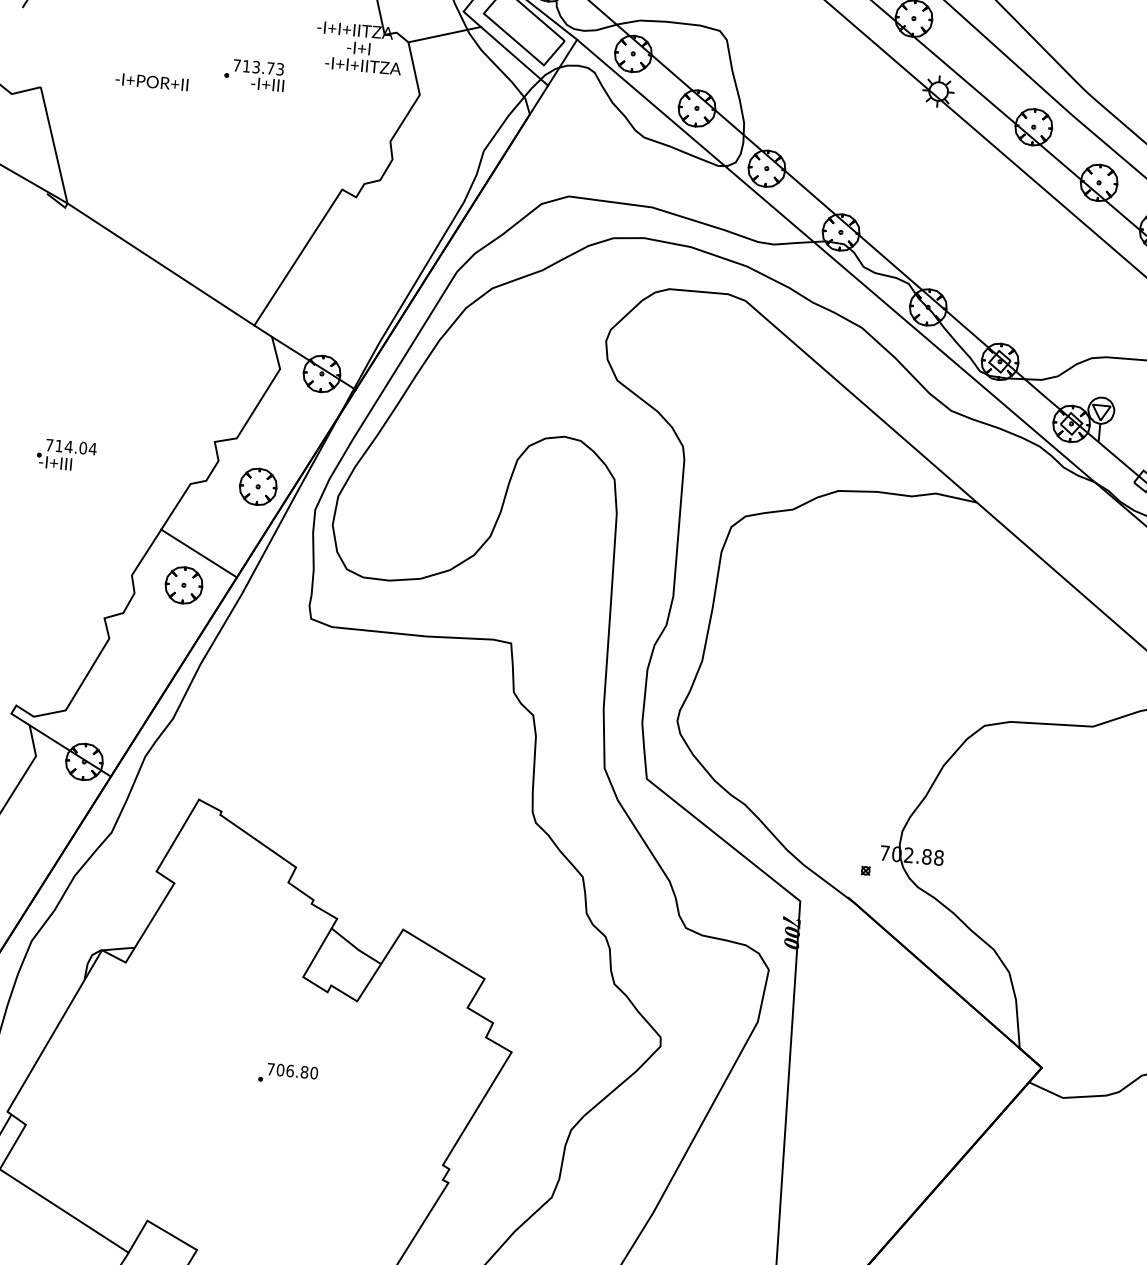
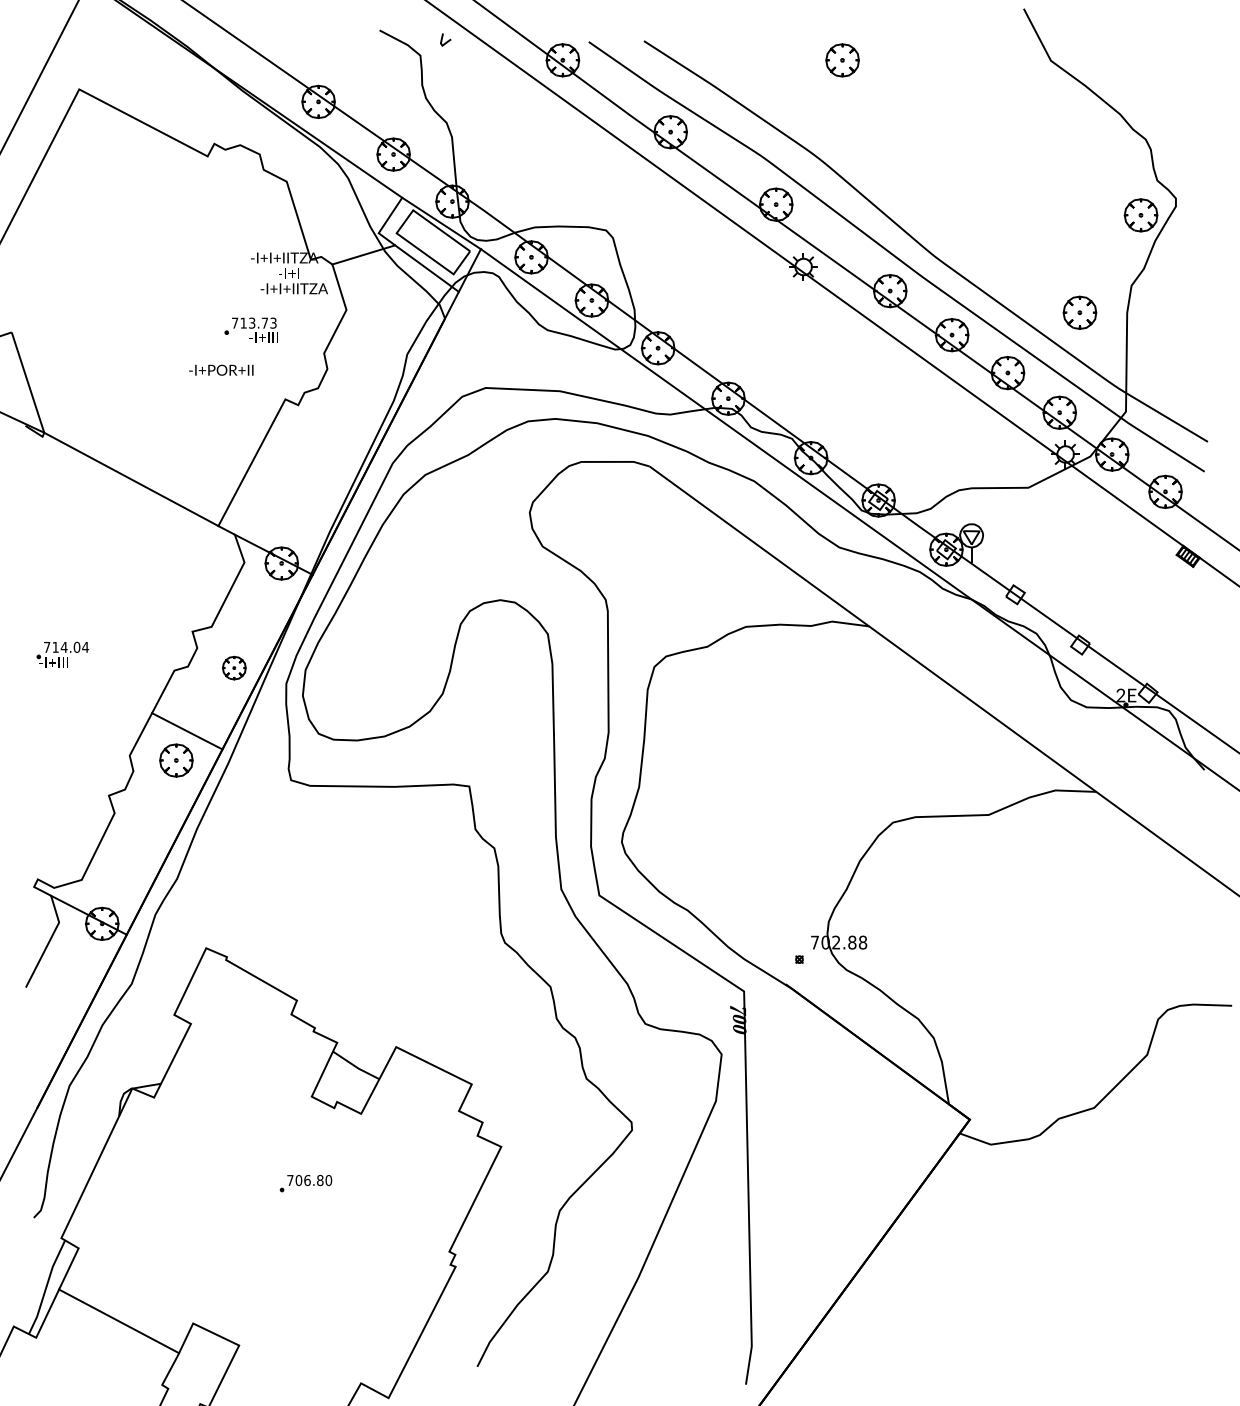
part: (253, 74) -> (250, 329), moved
text: (152, 81) -> (221, 369), moved
part: (258, 487) -> (234, 668), size x0.7

